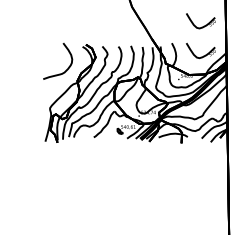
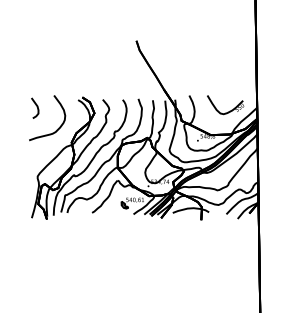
part: (204, 25) -> (229, 73), removed
curve: (49, 52) -> (36, 107), added

